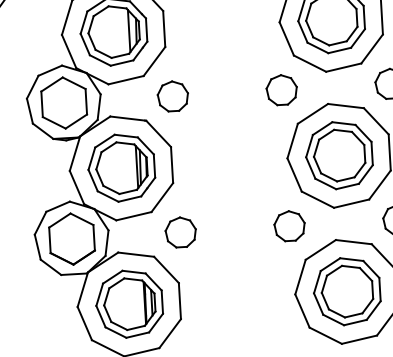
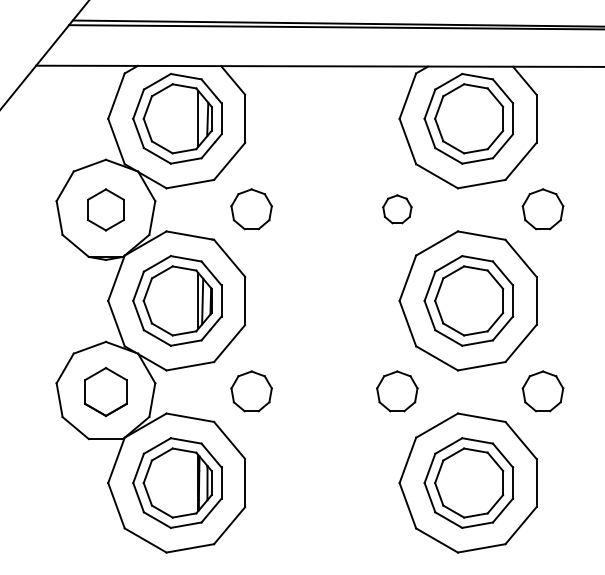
part: (281, 90) -> (397, 209), size x0.7
part: (63, 102) -> (105, 209), size x0.6
part: (71, 238) -> (105, 391), size x0.7

